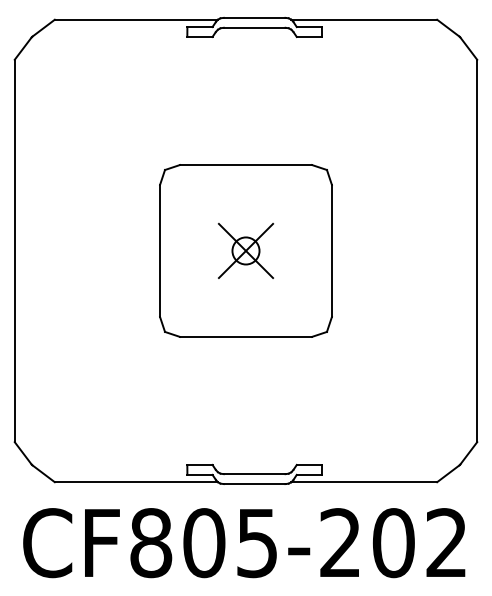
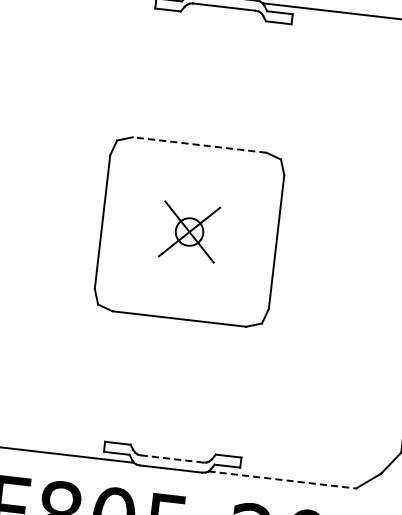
line: (245, 165) -> (199, 145), solid -> dashed
line: (254, 474) -> (171, 459), solid -> dashed
line: (364, 482) -> (282, 480), solid -> dashed

